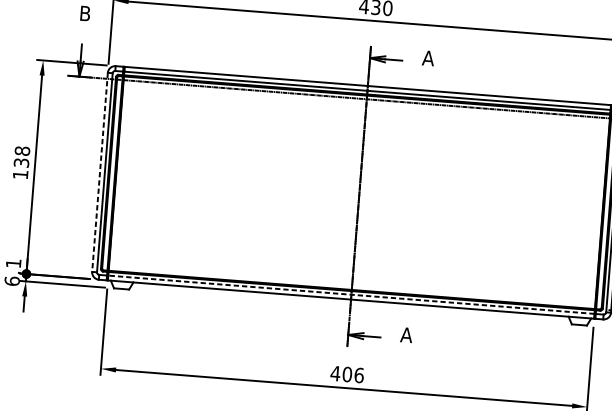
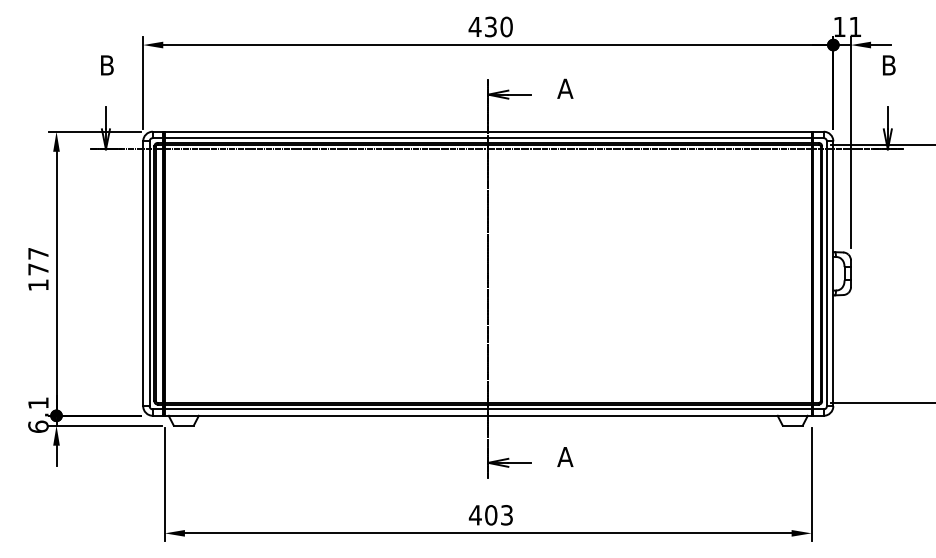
text: (22, 156) -> (38, 261), 138 -> 177
line: (100, 172) -> (143, 274), dashed -> solid
line: (350, 294) -> (487, 409), dashed -> solid
text: (359, 375) -> (507, 515), 406 -> 403

